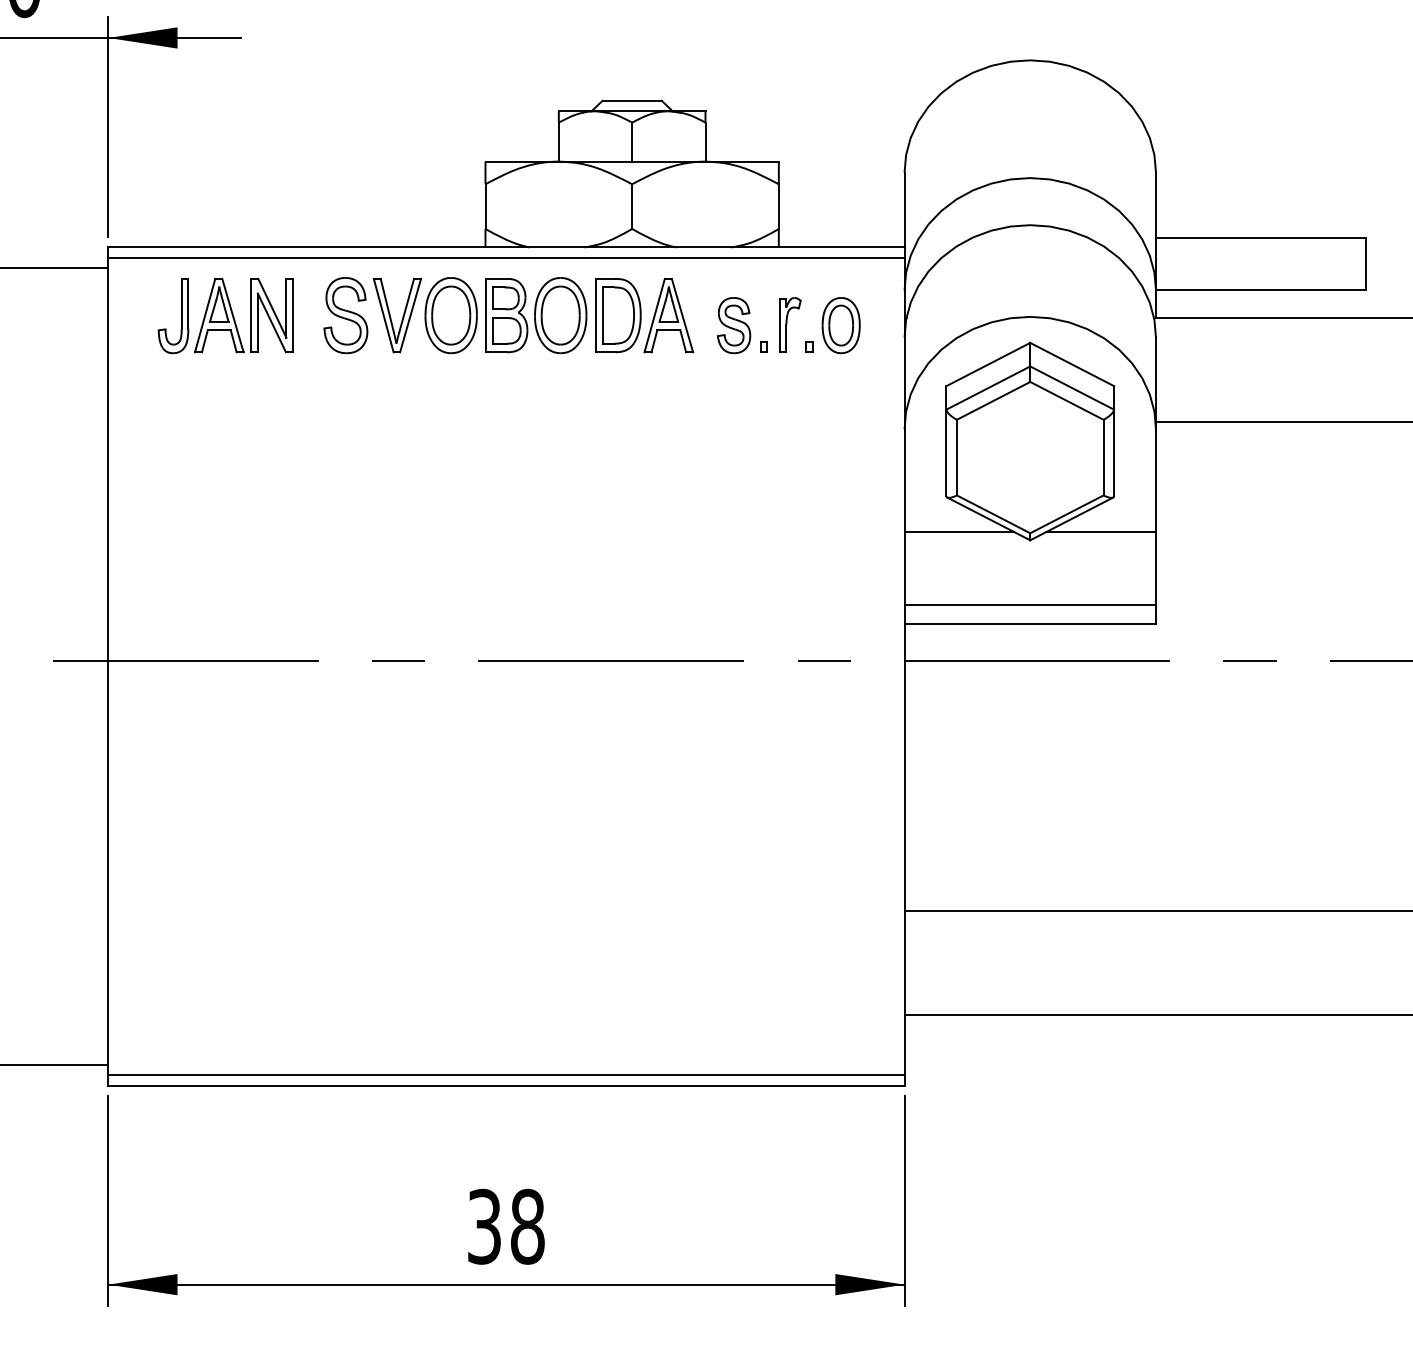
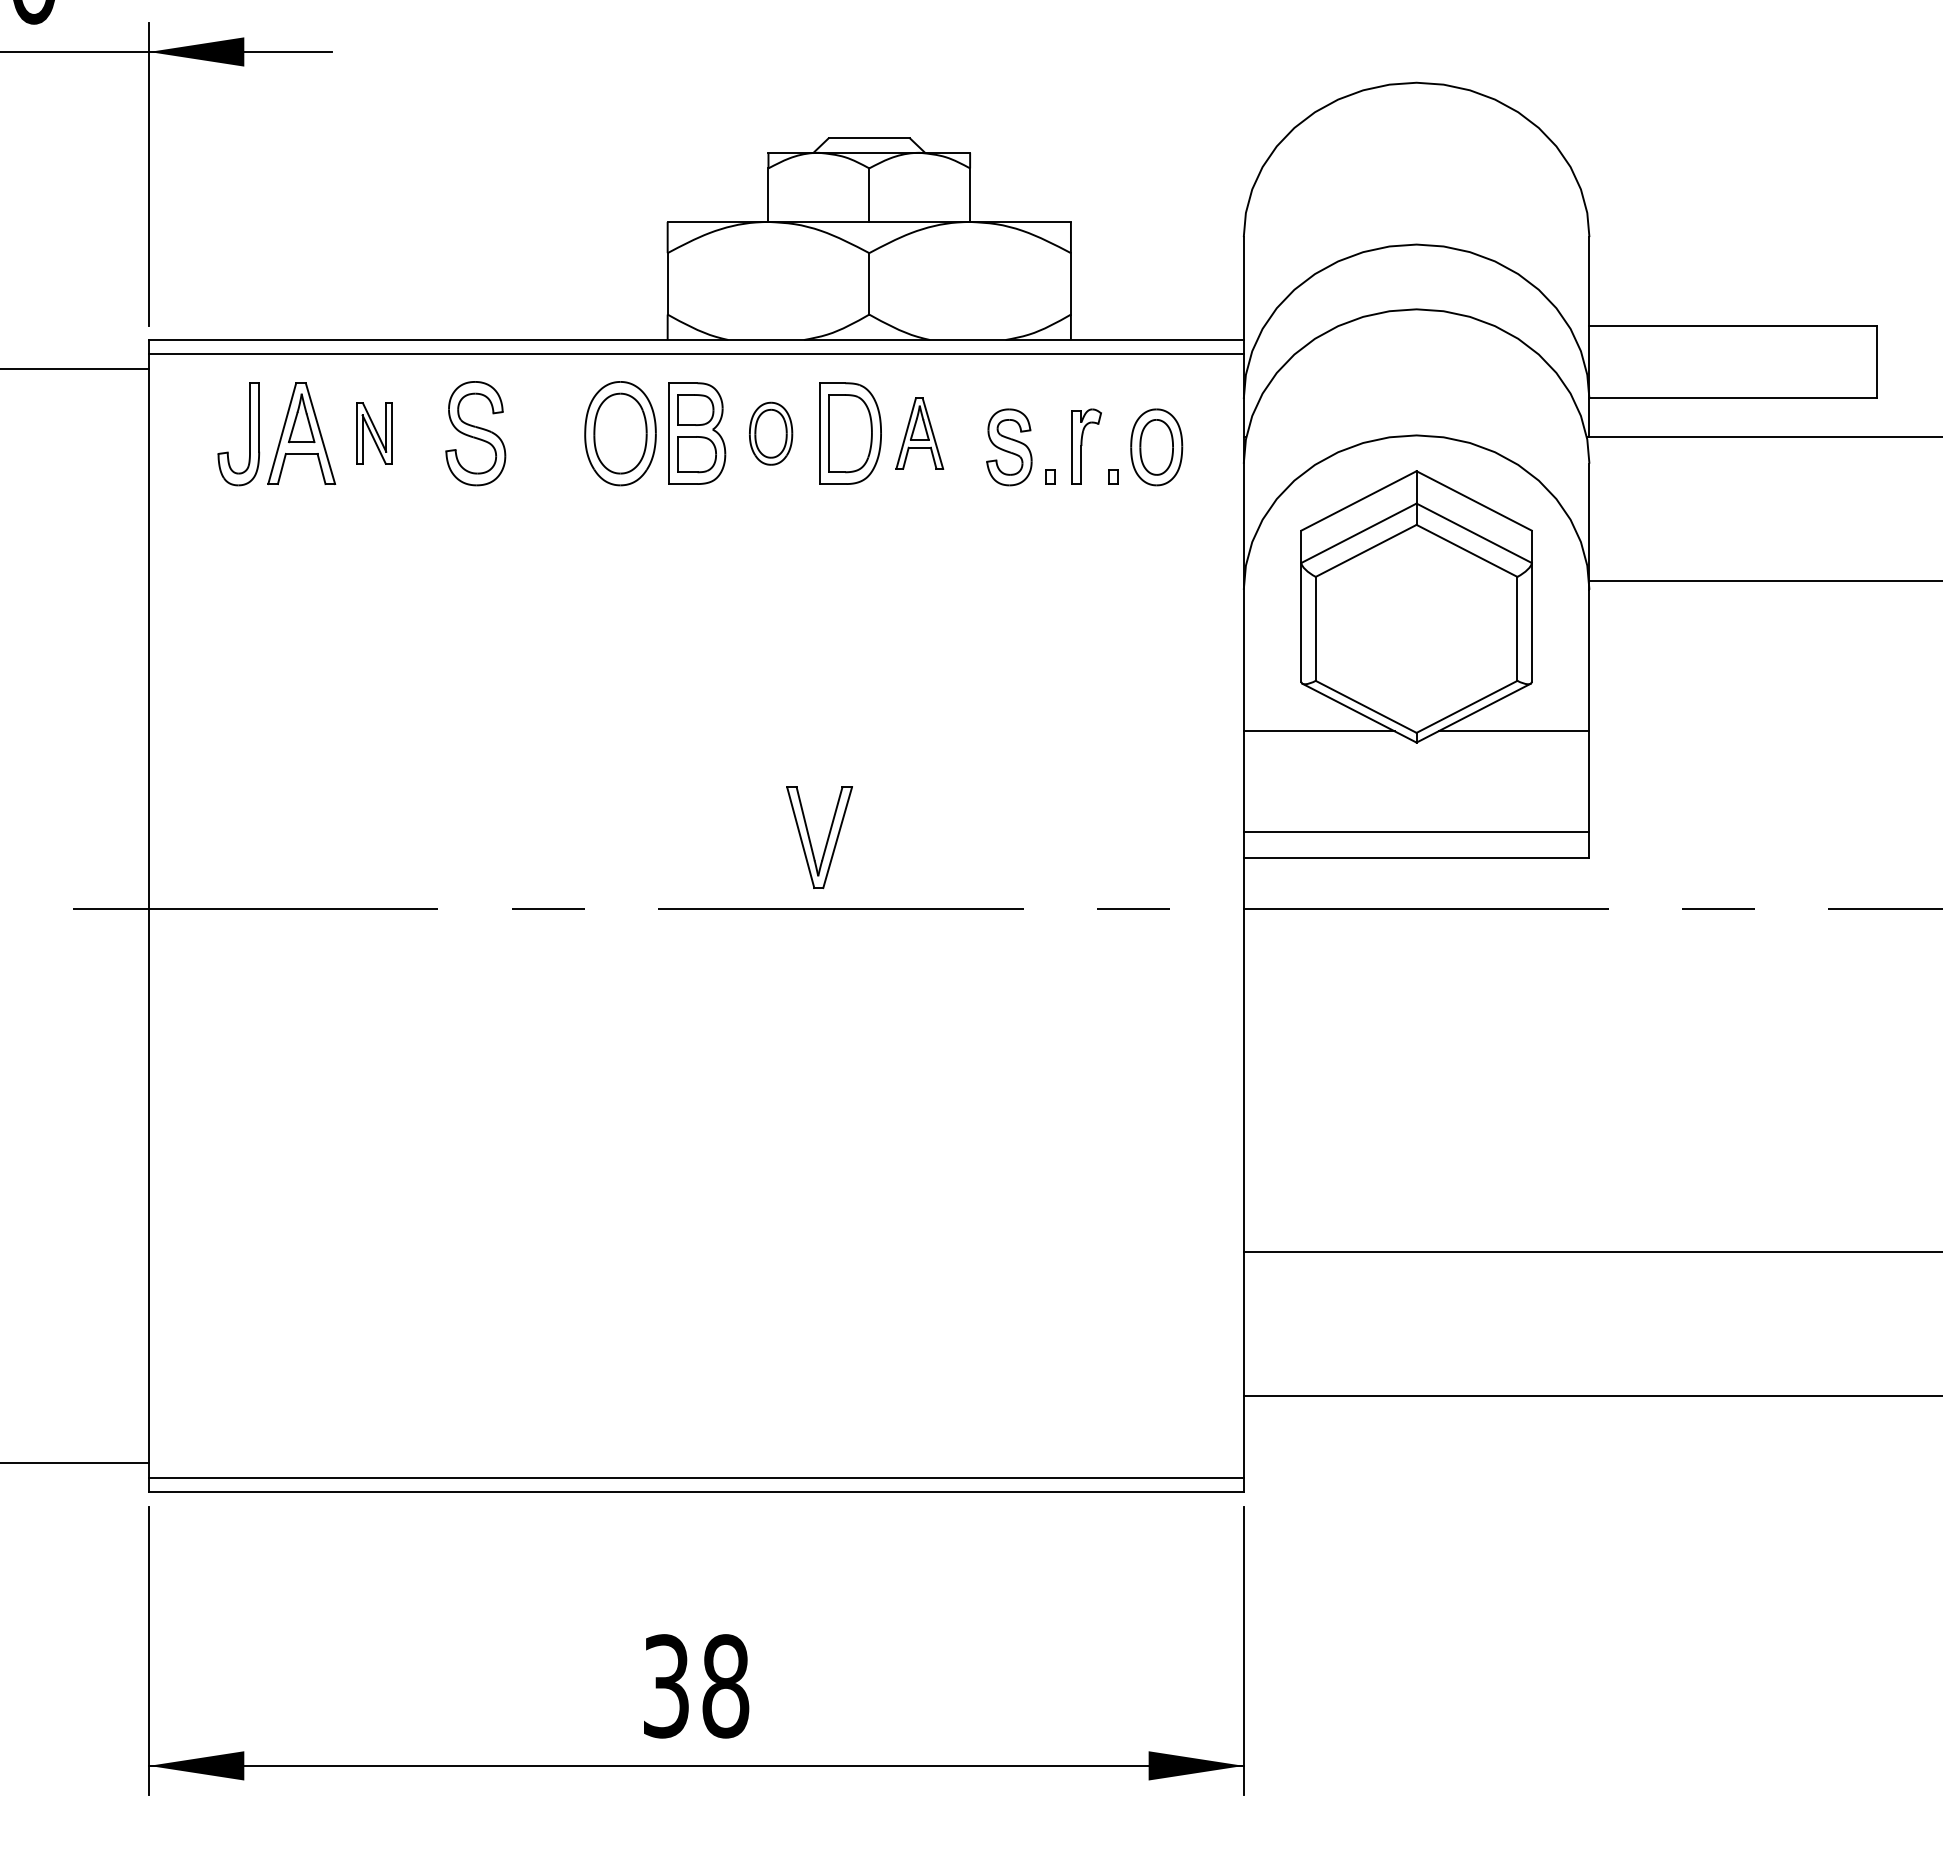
part: (272, 315) -> (374, 433), size x0.6
part: (560, 315) -> (770, 433), size x0.6
part: (668, 315) -> (919, 433), size x0.7
part: (402, 317) -> (826, 840), moved

